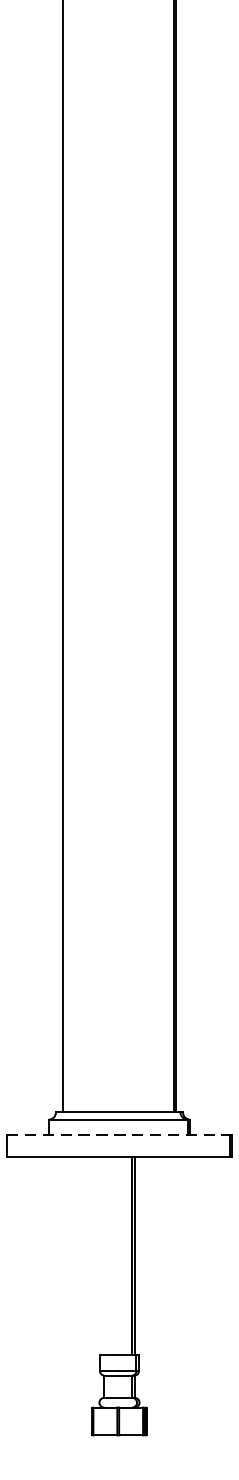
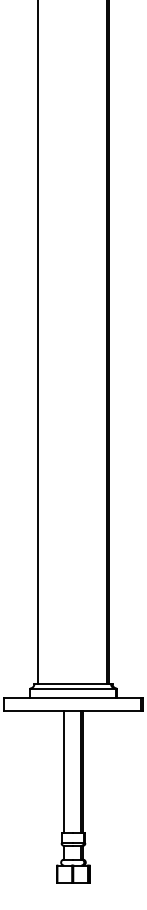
line: (117, 1134) -> (72, 697), dashed -> solid
line: (104, 1256) -> (64, 772), added

